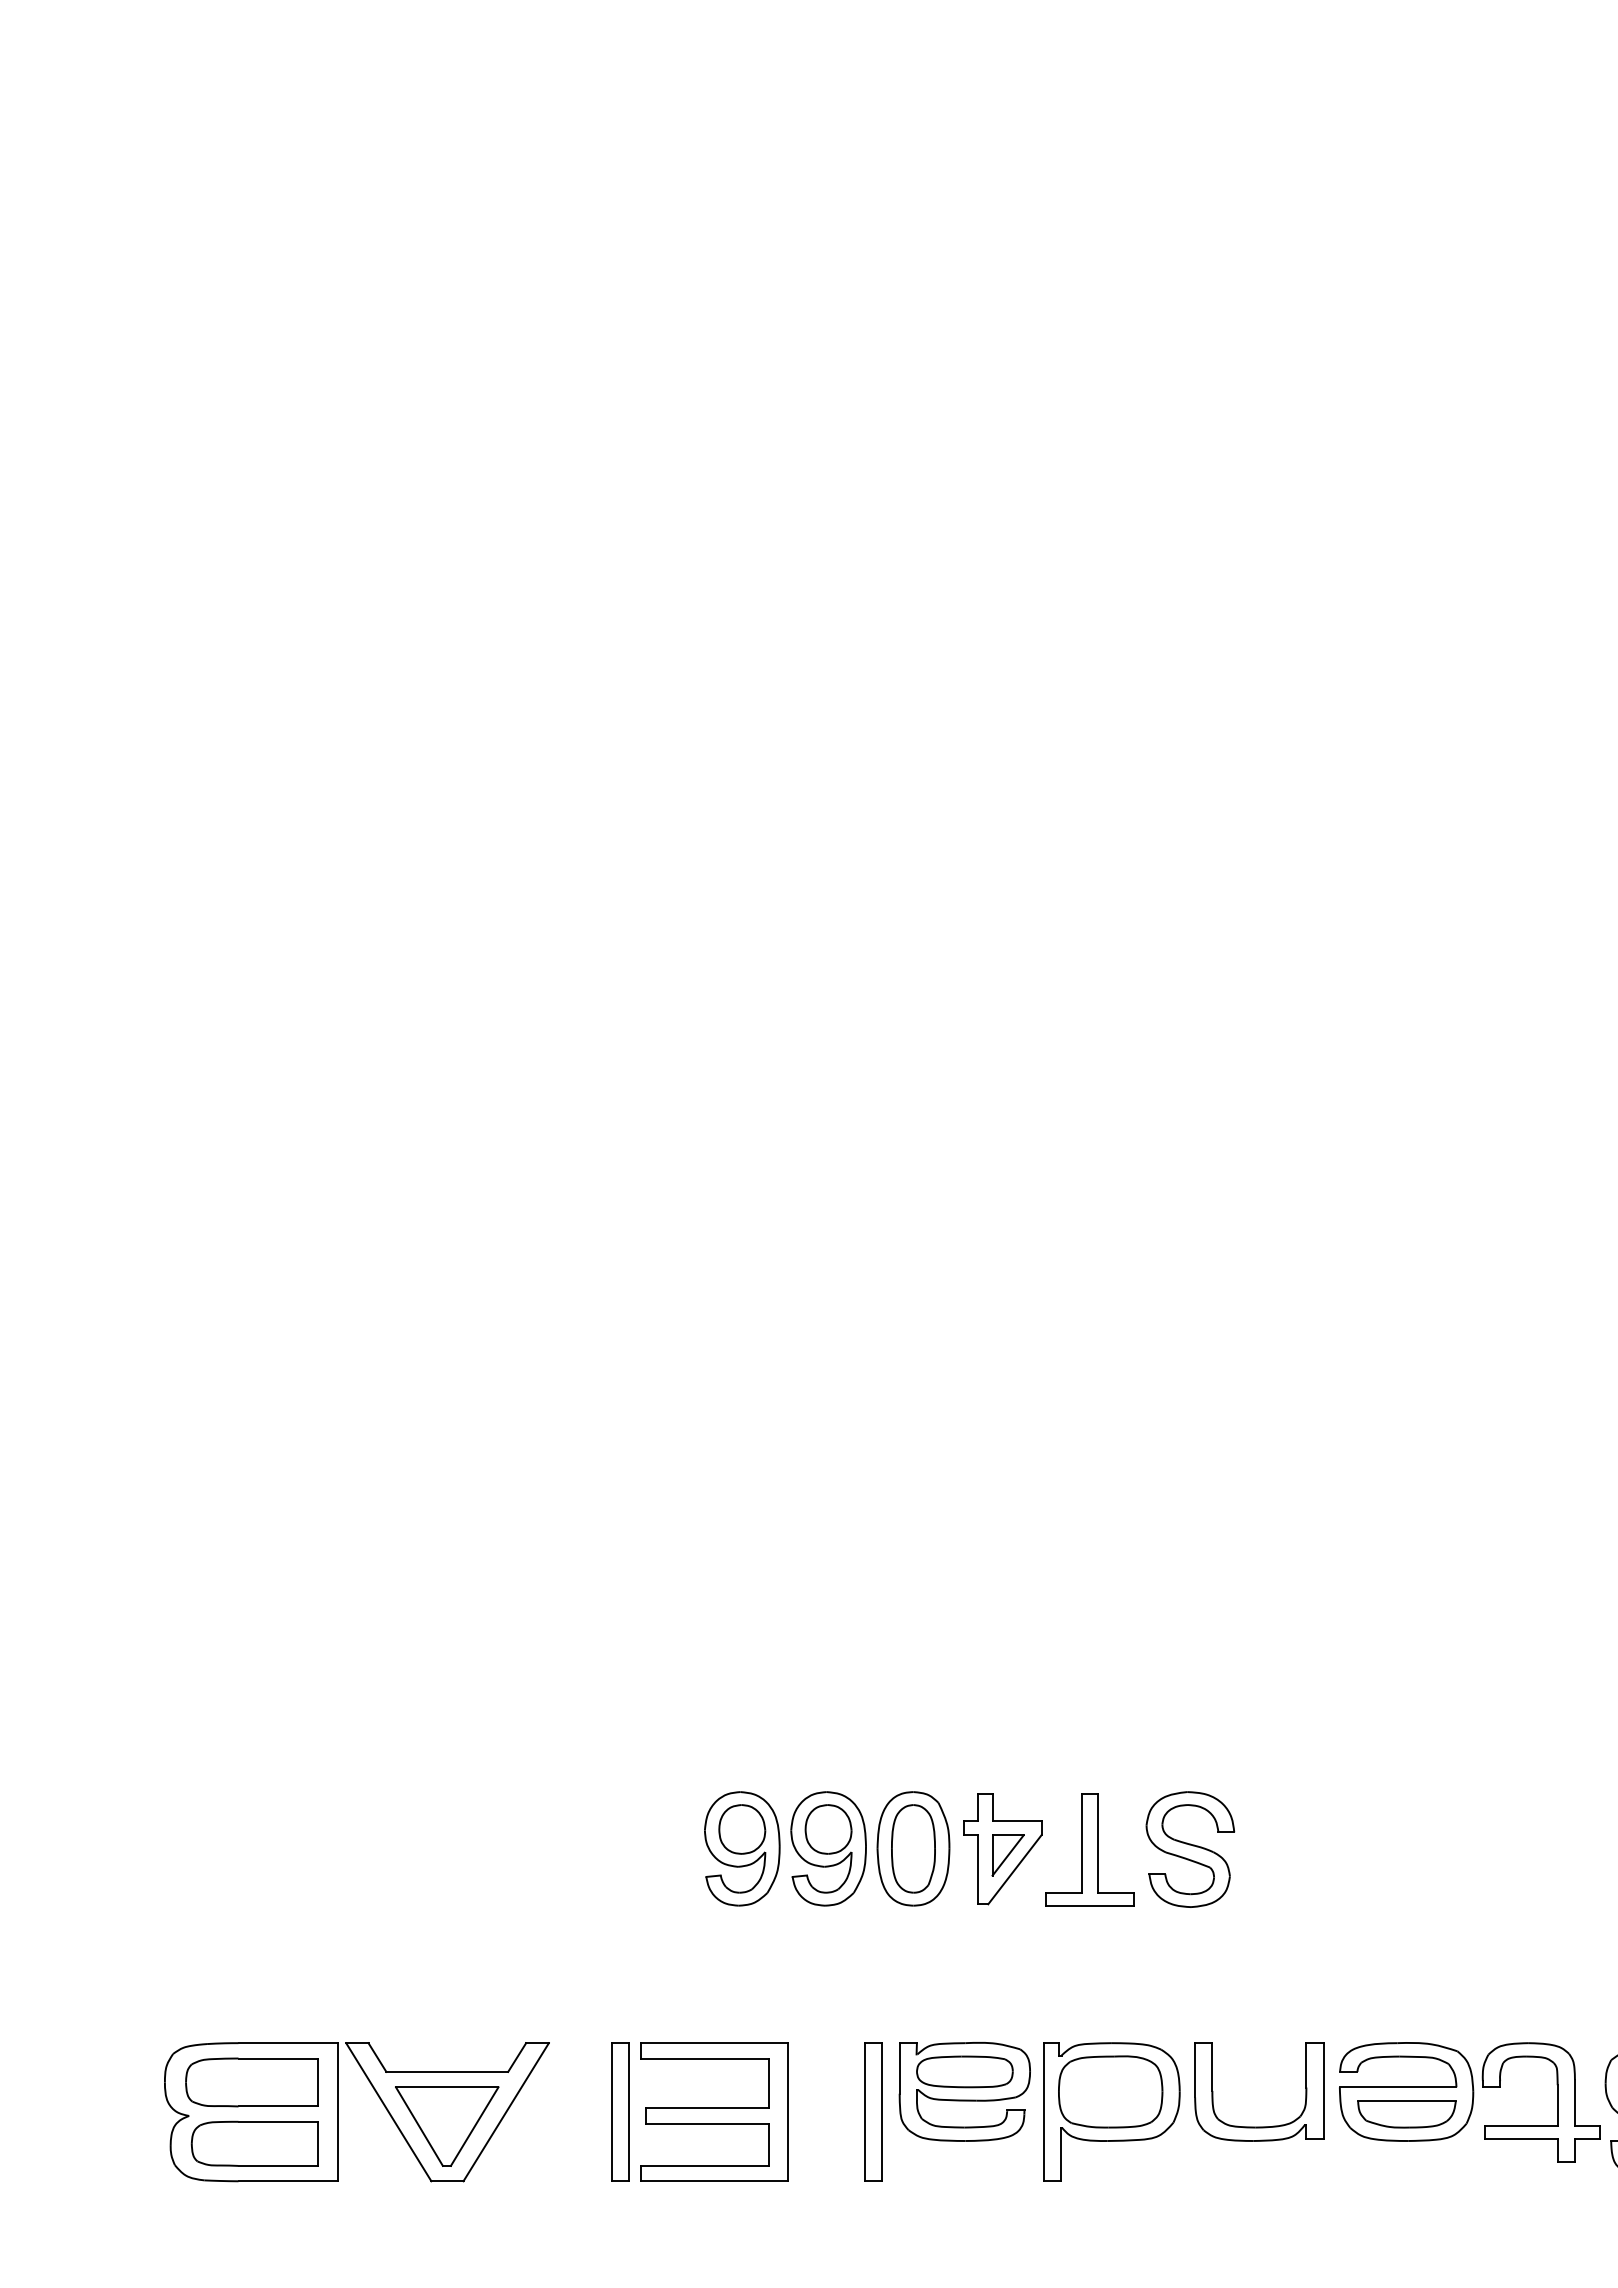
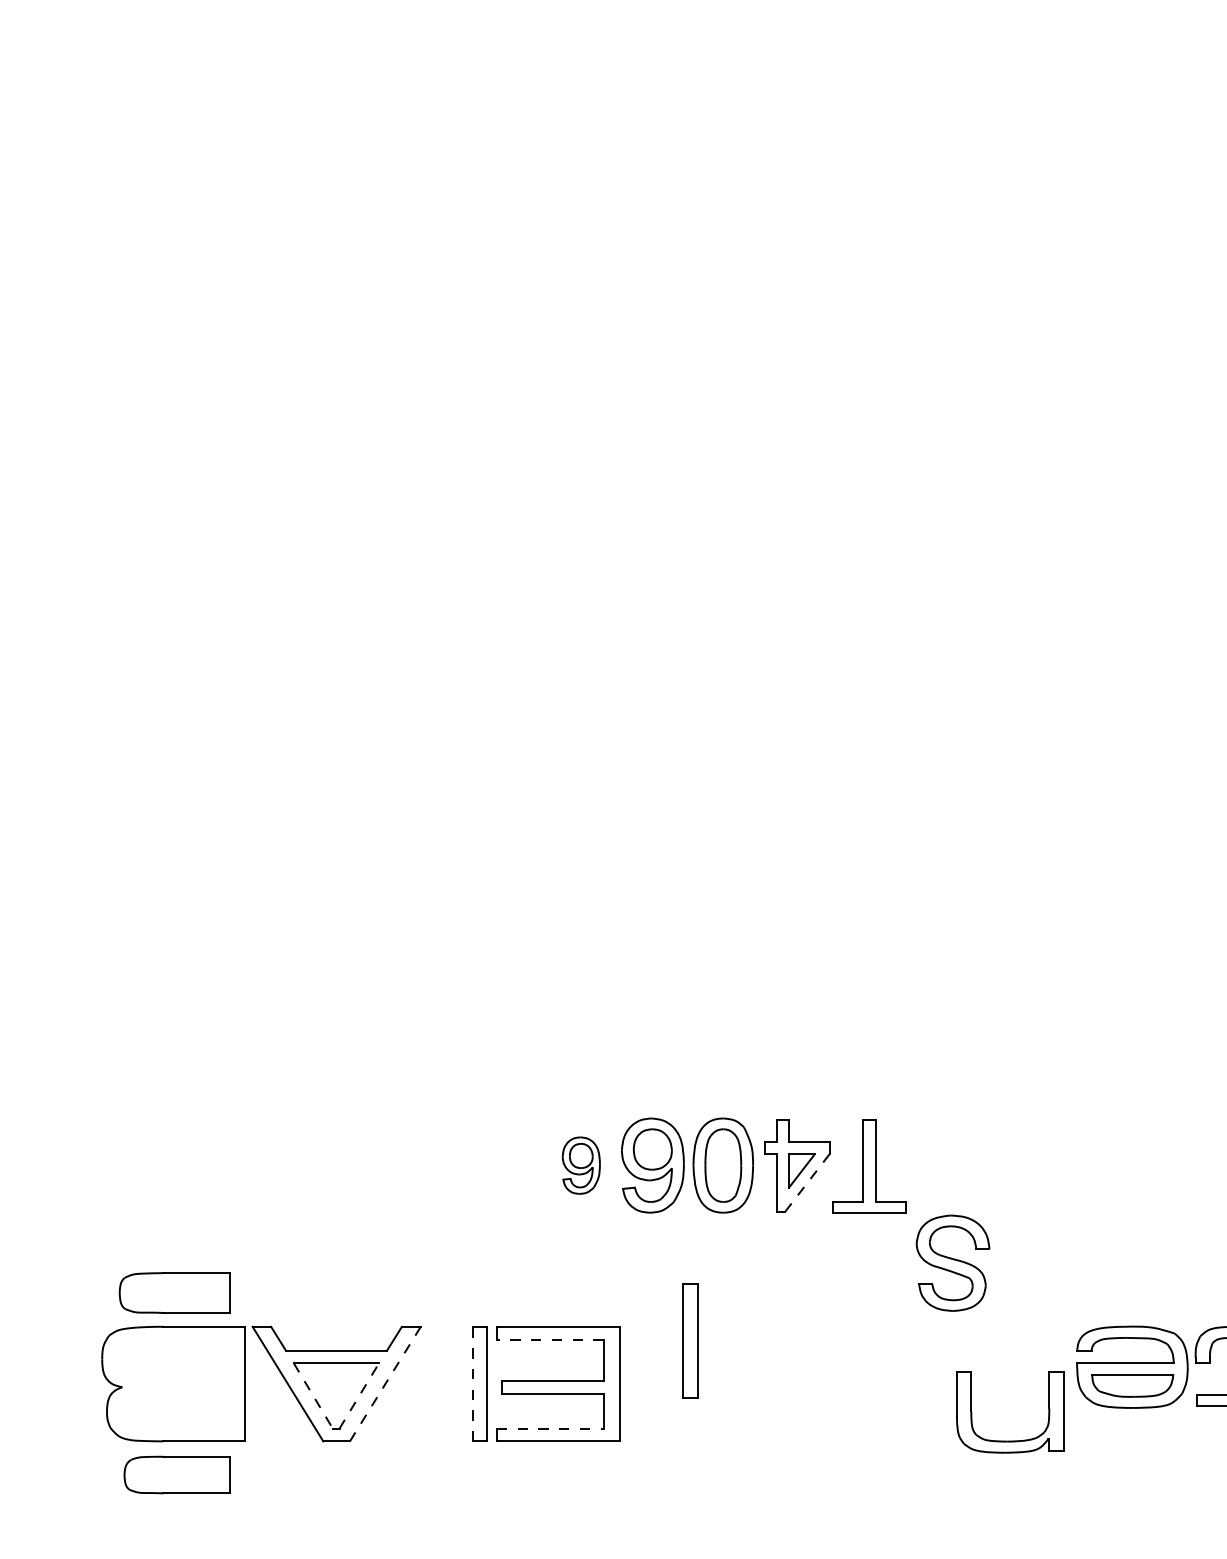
part: (742, 1848) -> (581, 1165), size x0.6
part: (1190, 1849) -> (953, 1263), moved
line: (1014, 1869) -> (807, 1182), solid -> dashed
line: (704, 2058) -> (549, 1339), solid -> dashed
part: (251, 2082) -> (174, 1293), moved
part: (964, 2091) -> (765, 1366), removed
line: (611, 2111) -> (472, 1383), solid -> dashed
part: (873, 2111) -> (690, 1340), moved
part: (1111, 2111) -> (887, 1383), removed
line: (505, 2112) -> (384, 1384), solid -> dashed
line: (419, 2126) -> (313, 1395), solid -> dashed
line: (474, 2126) -> (359, 1395), solid -> dashed
part: (1259, 2126) -> (1010, 1440), moved
part: (254, 2143) -> (176, 1474), moved
line: (705, 2165) -> (550, 1428), solid -> dashed

